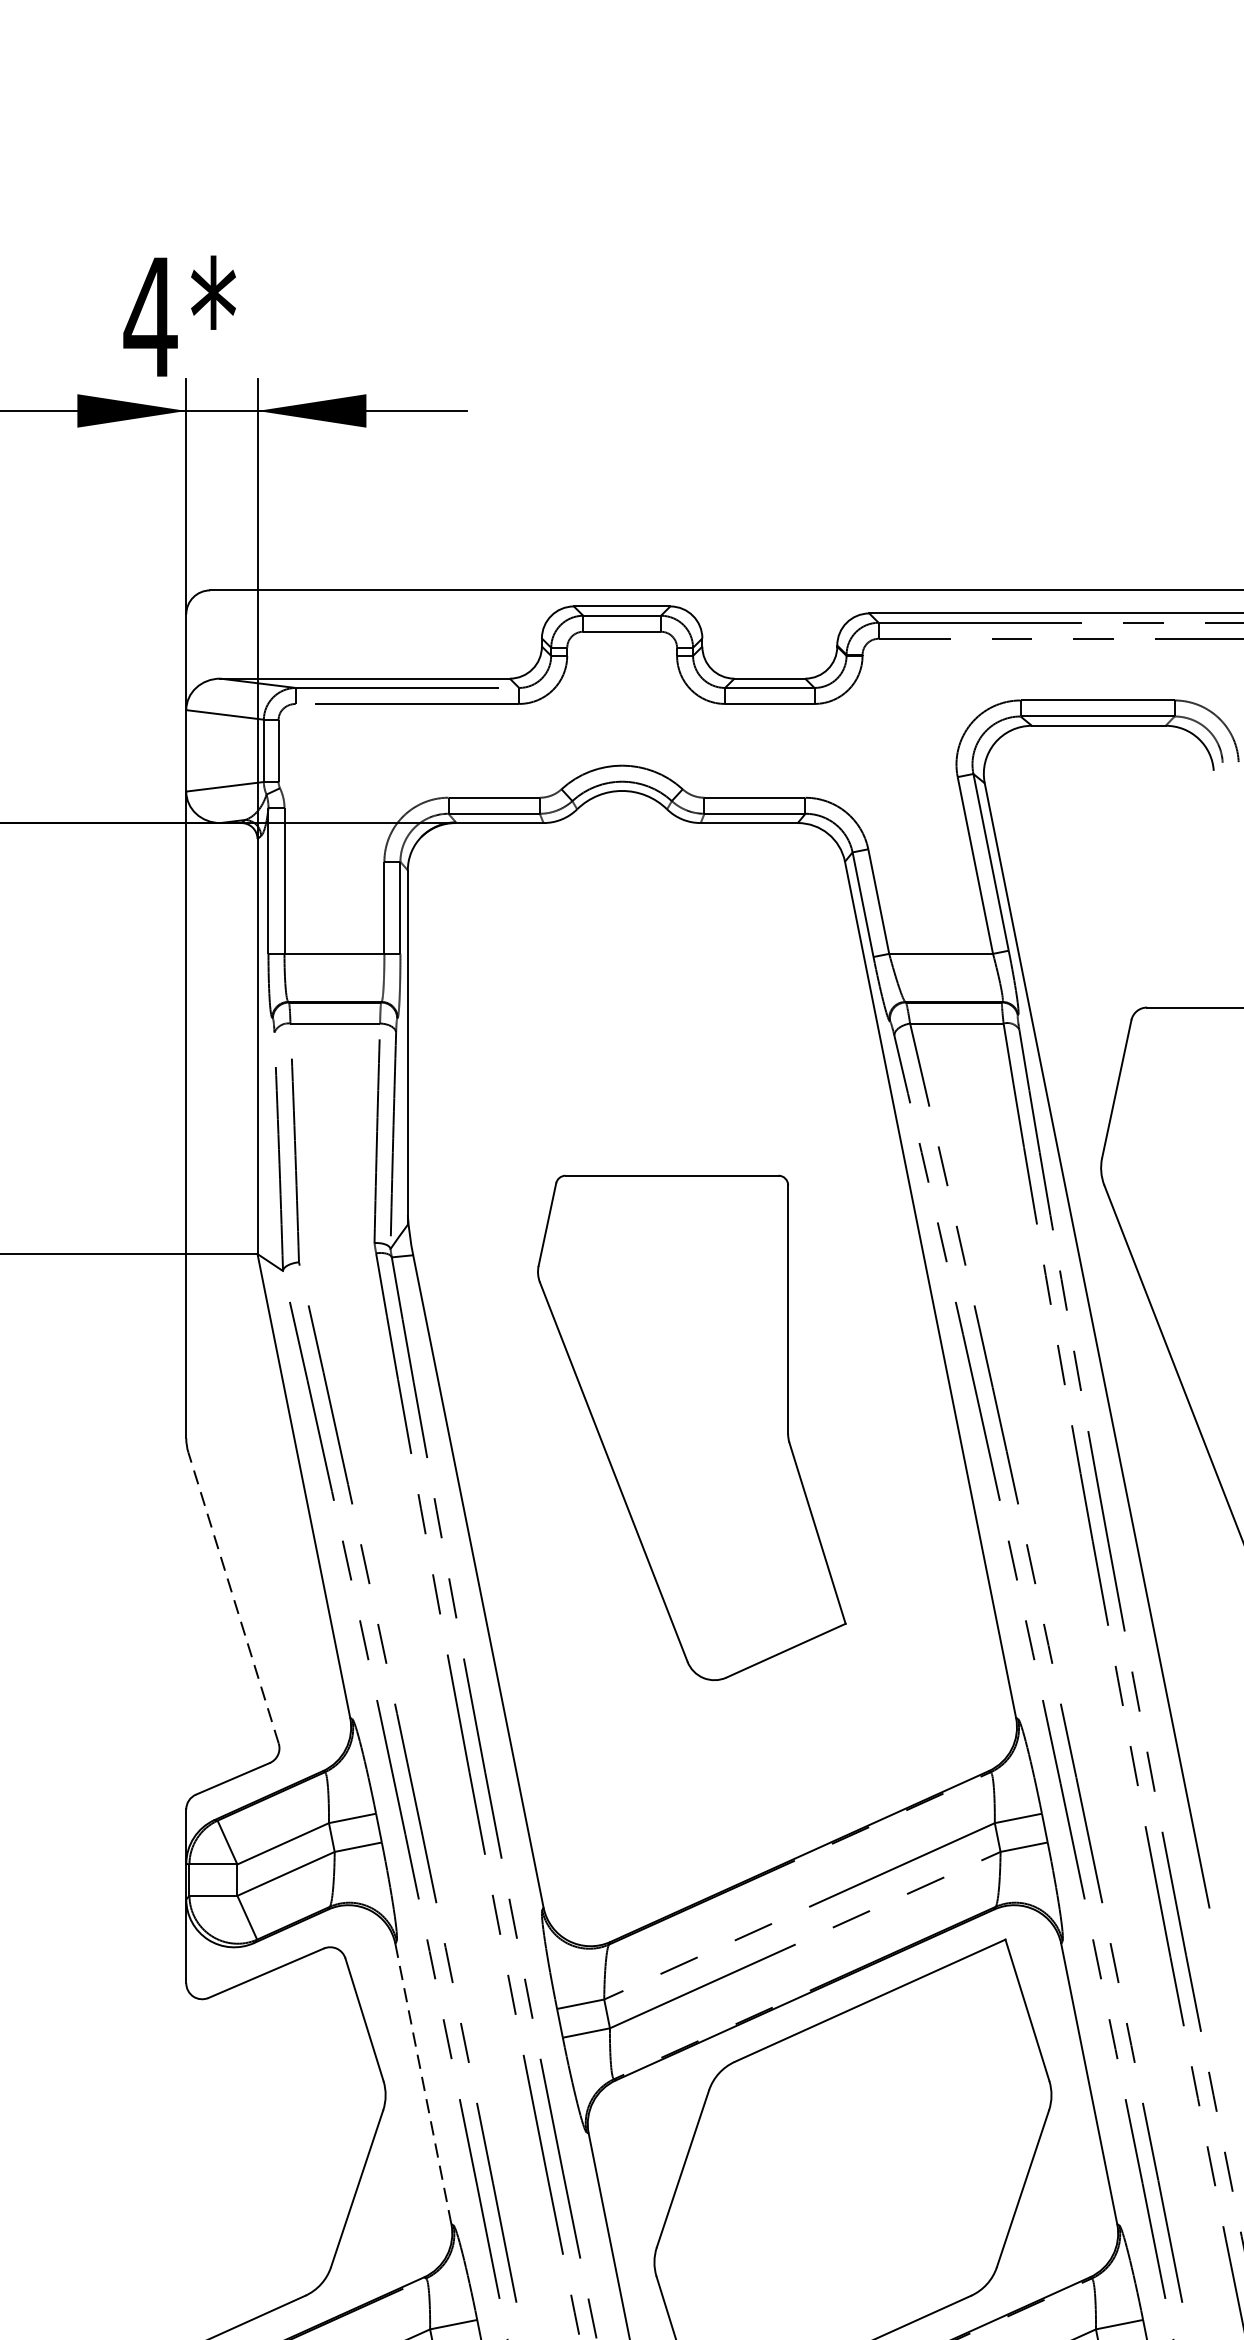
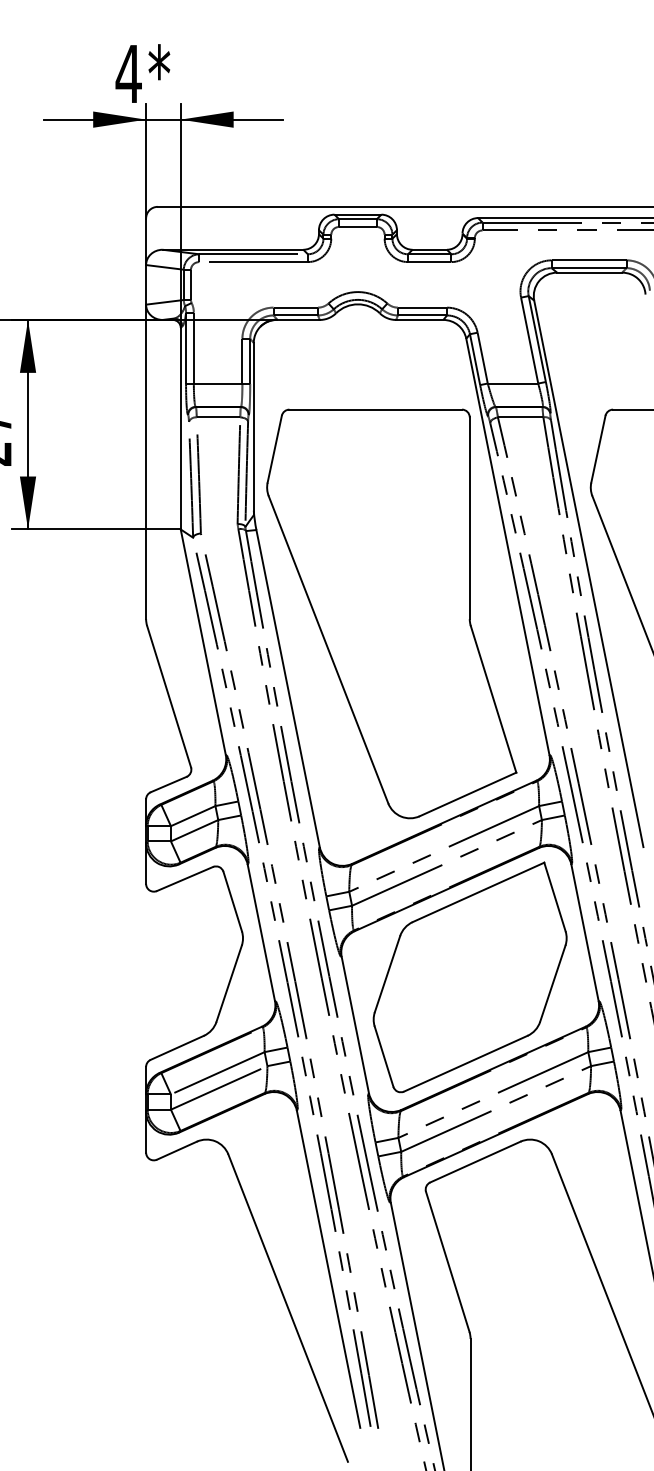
part: (691, 1426) -> (391, 613), size x1.67
line: (232, 1597) -> (168, 696), dashed -> solid
line: (423, 2083) -> (261, 932), dashed -> solid

